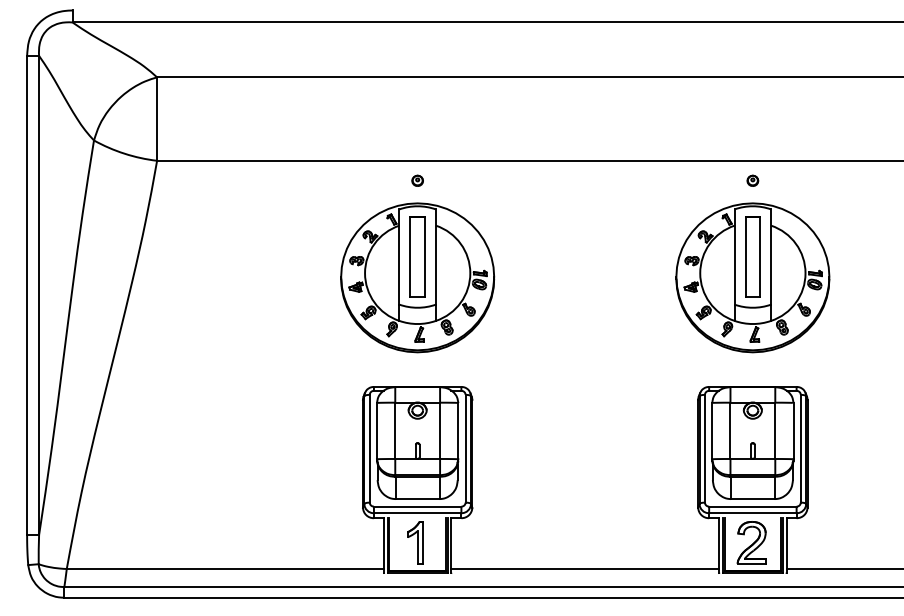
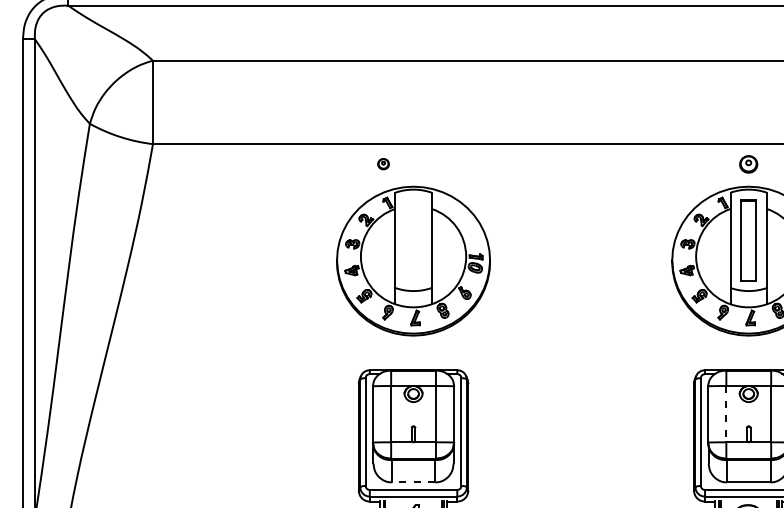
part: (417, 180) -> (383, 163), moved
part: (752, 180) -> (748, 163), size x1.6
part: (417, 256) -> (413, 239), removed
line: (730, 431) -> (726, 414), solid -> dashed
line: (417, 499) -> (413, 482), solid -> dashed

